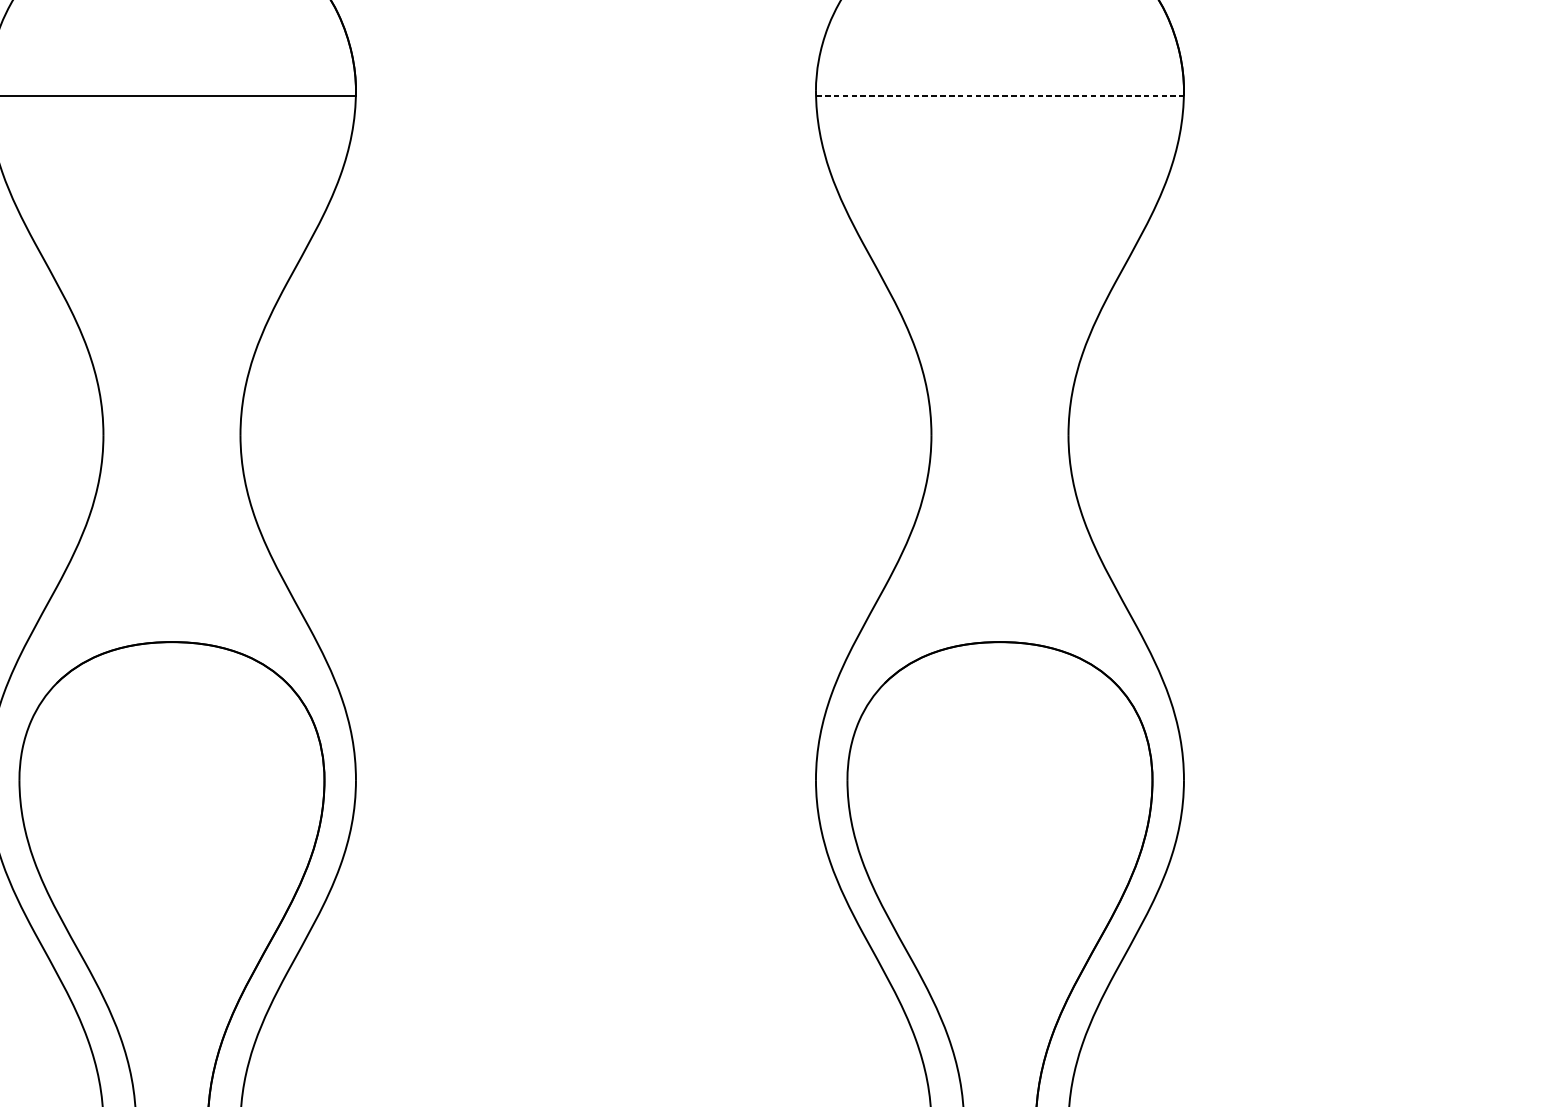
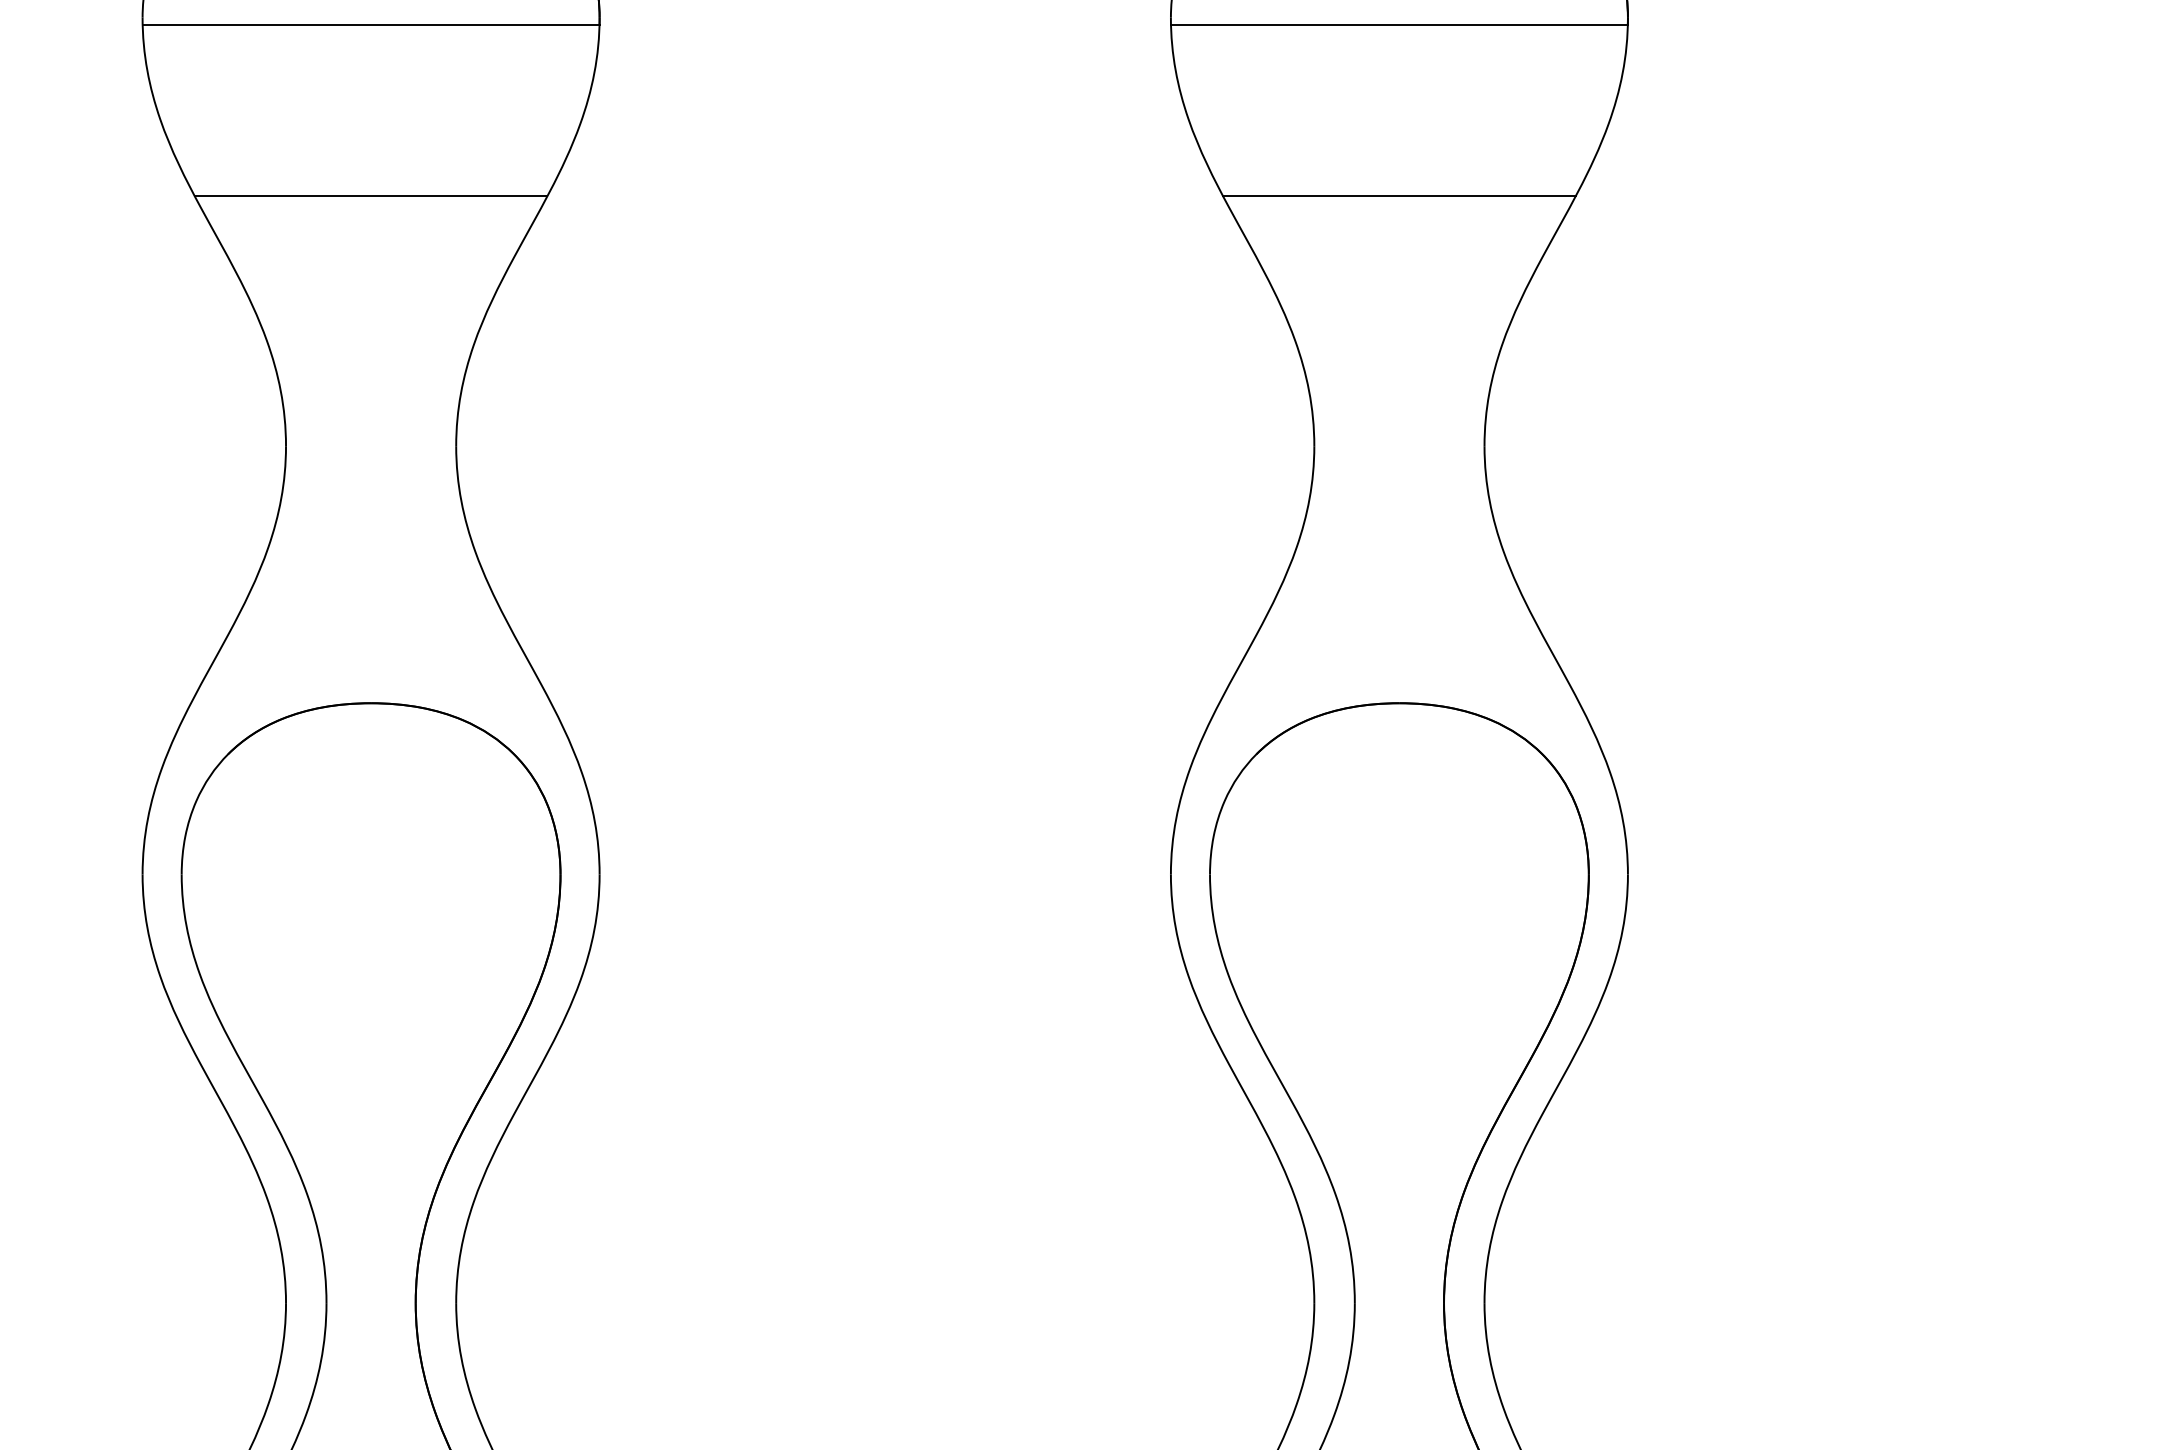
line: (1000, 95) -> (1399, 24), dashed -> solid
line: (171, 234) -> (370, 196), added
line: (1000, 234) -> (1399, 196), added

